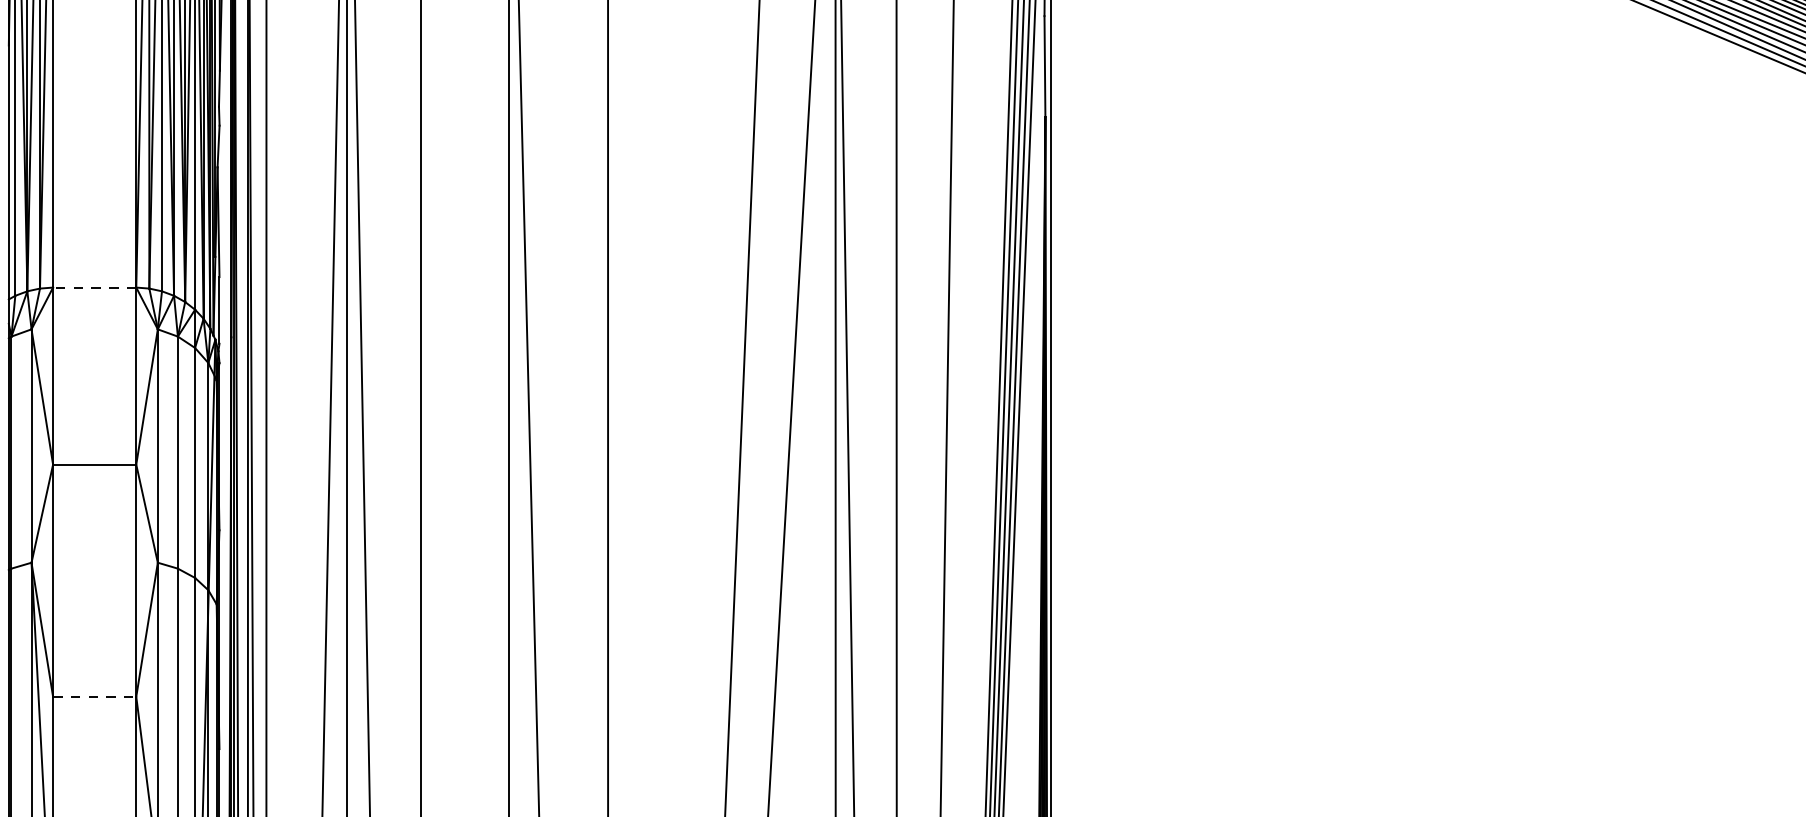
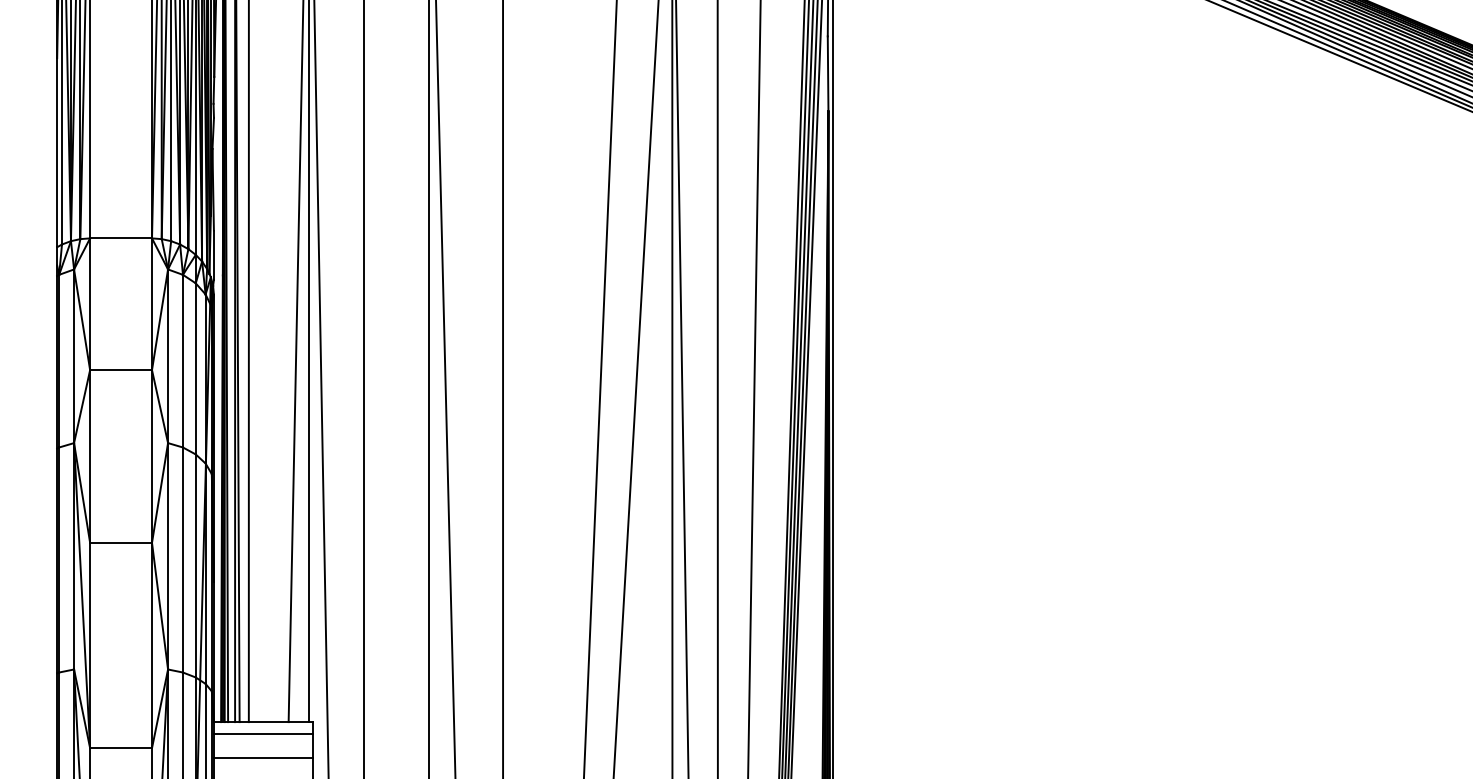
line: (95, 287) -> (121, 238), dashed -> solid
line: (95, 696) -> (121, 542), dashed -> solid

